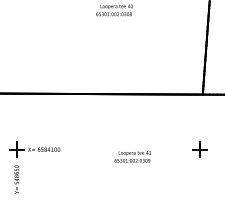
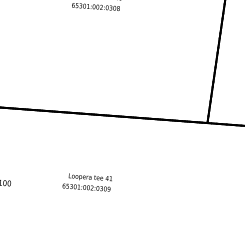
part: (199, 149) -> (197, 196), removed
text: (132, 156) -> (87, 181), moved

